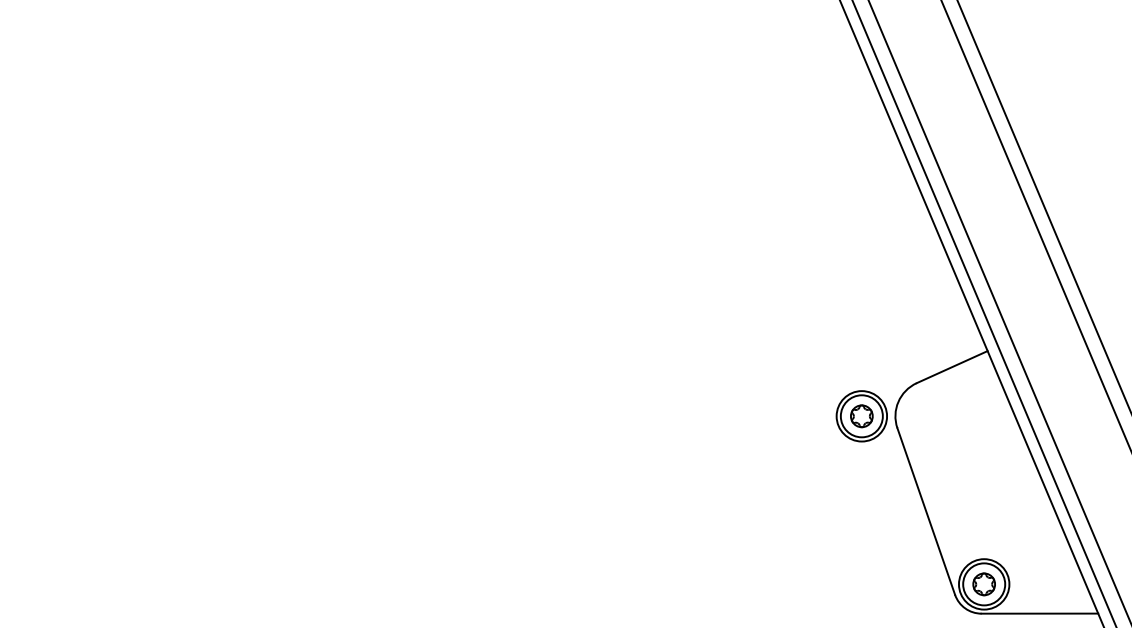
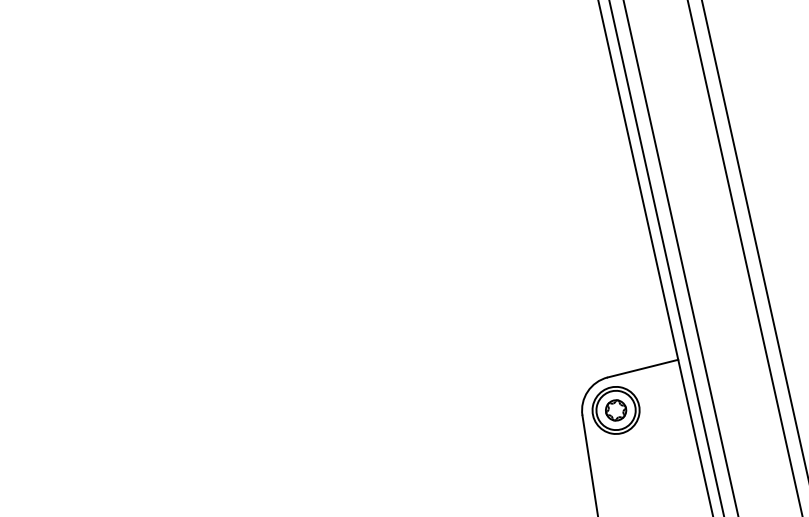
part: (861, 416) -> (615, 410), moved

